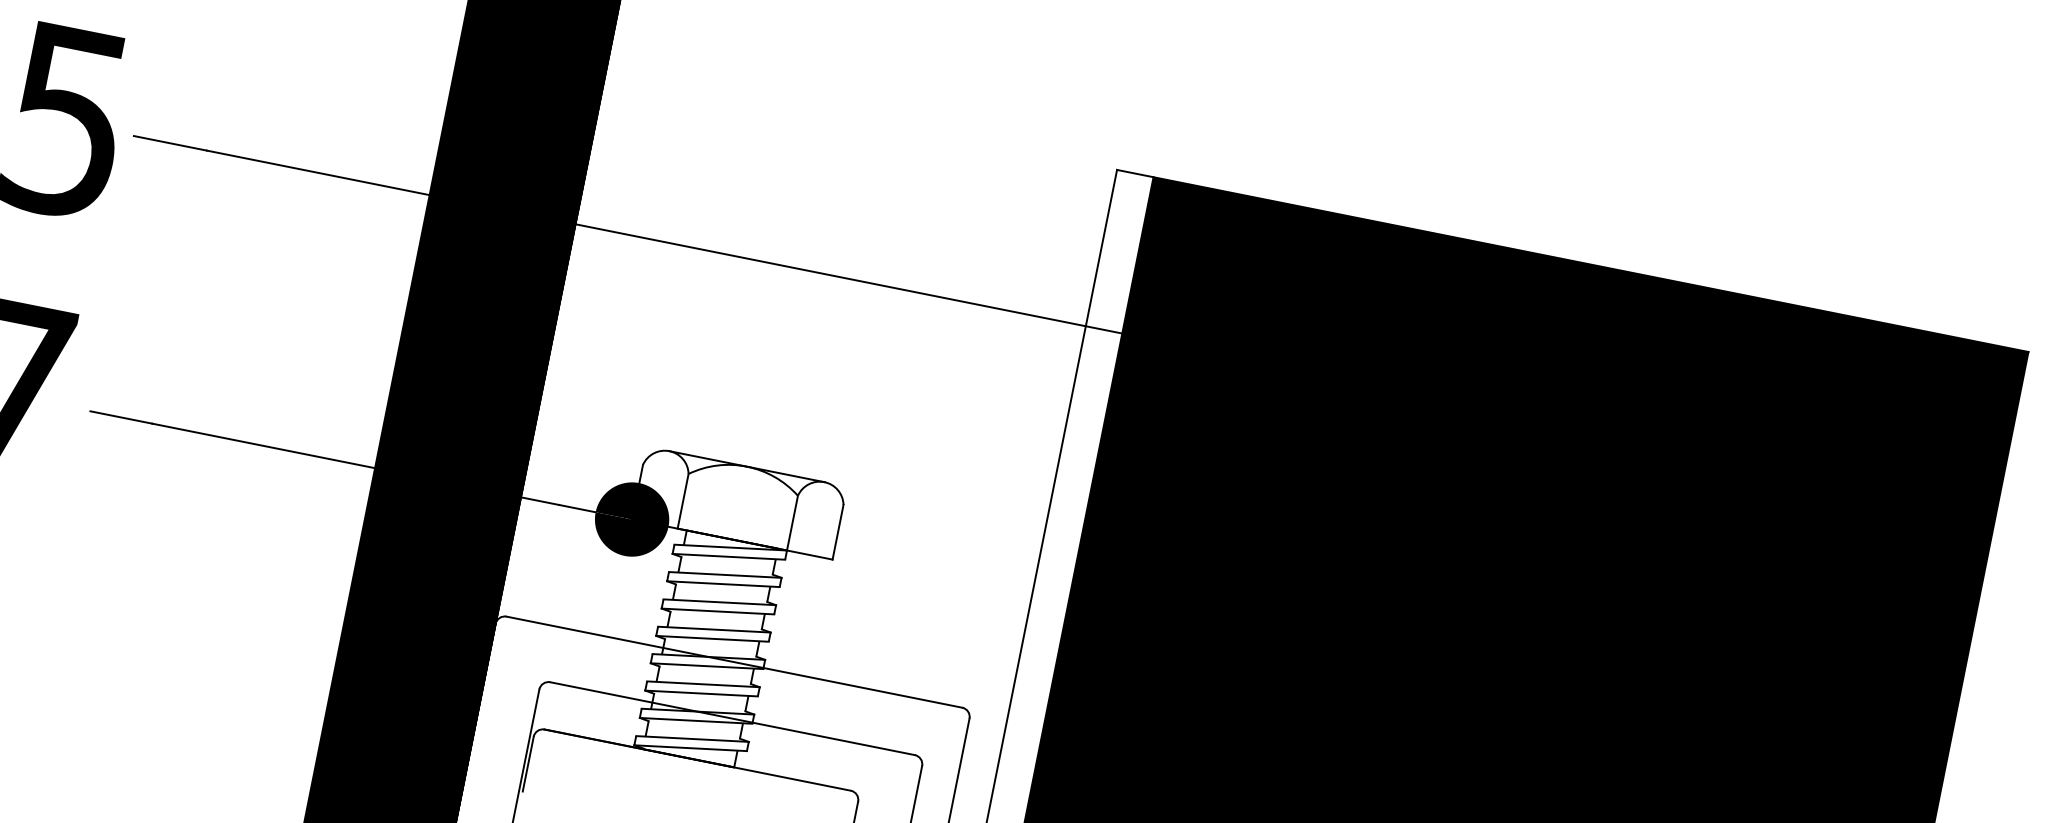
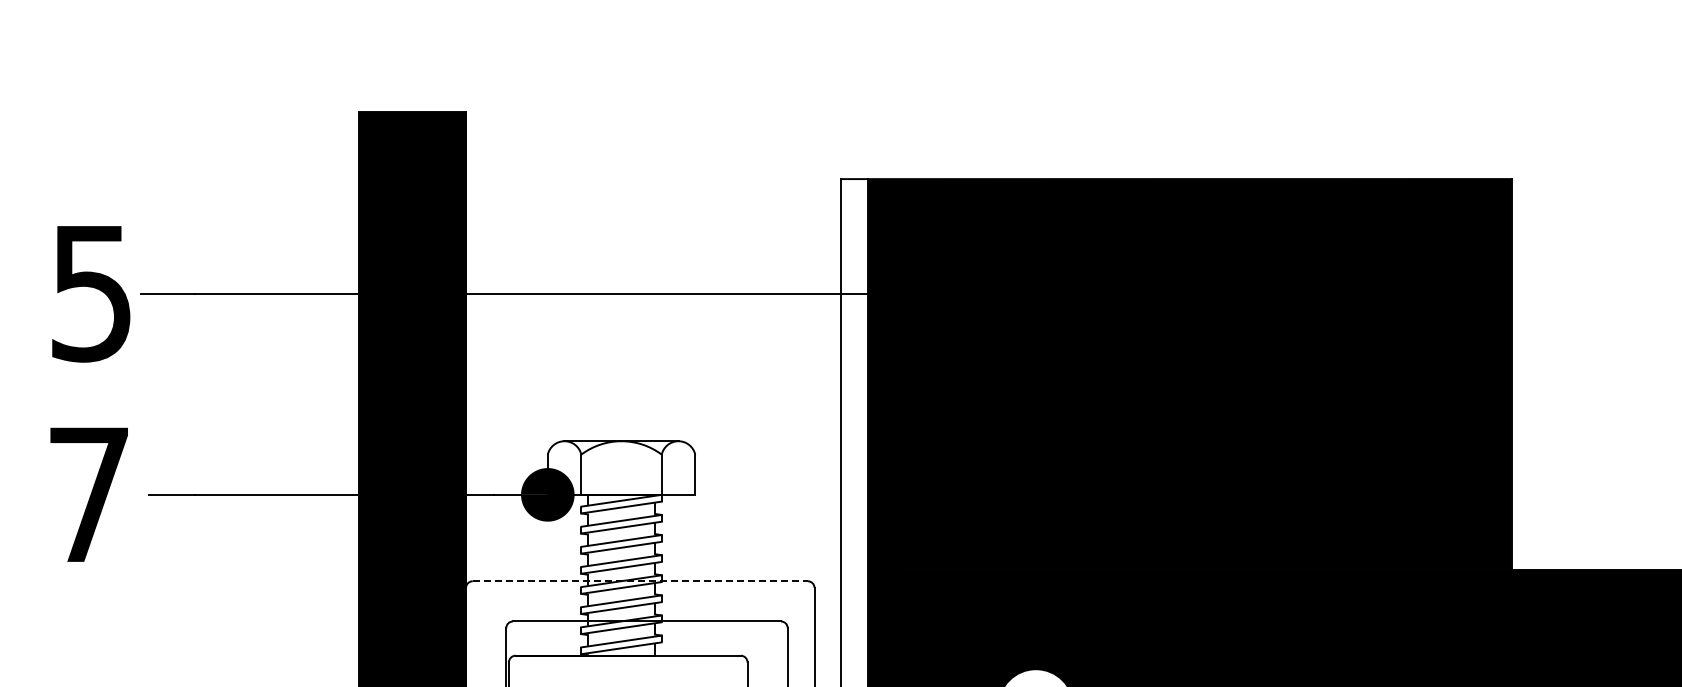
line: (734, 662) -> (640, 581), solid -> dashed

